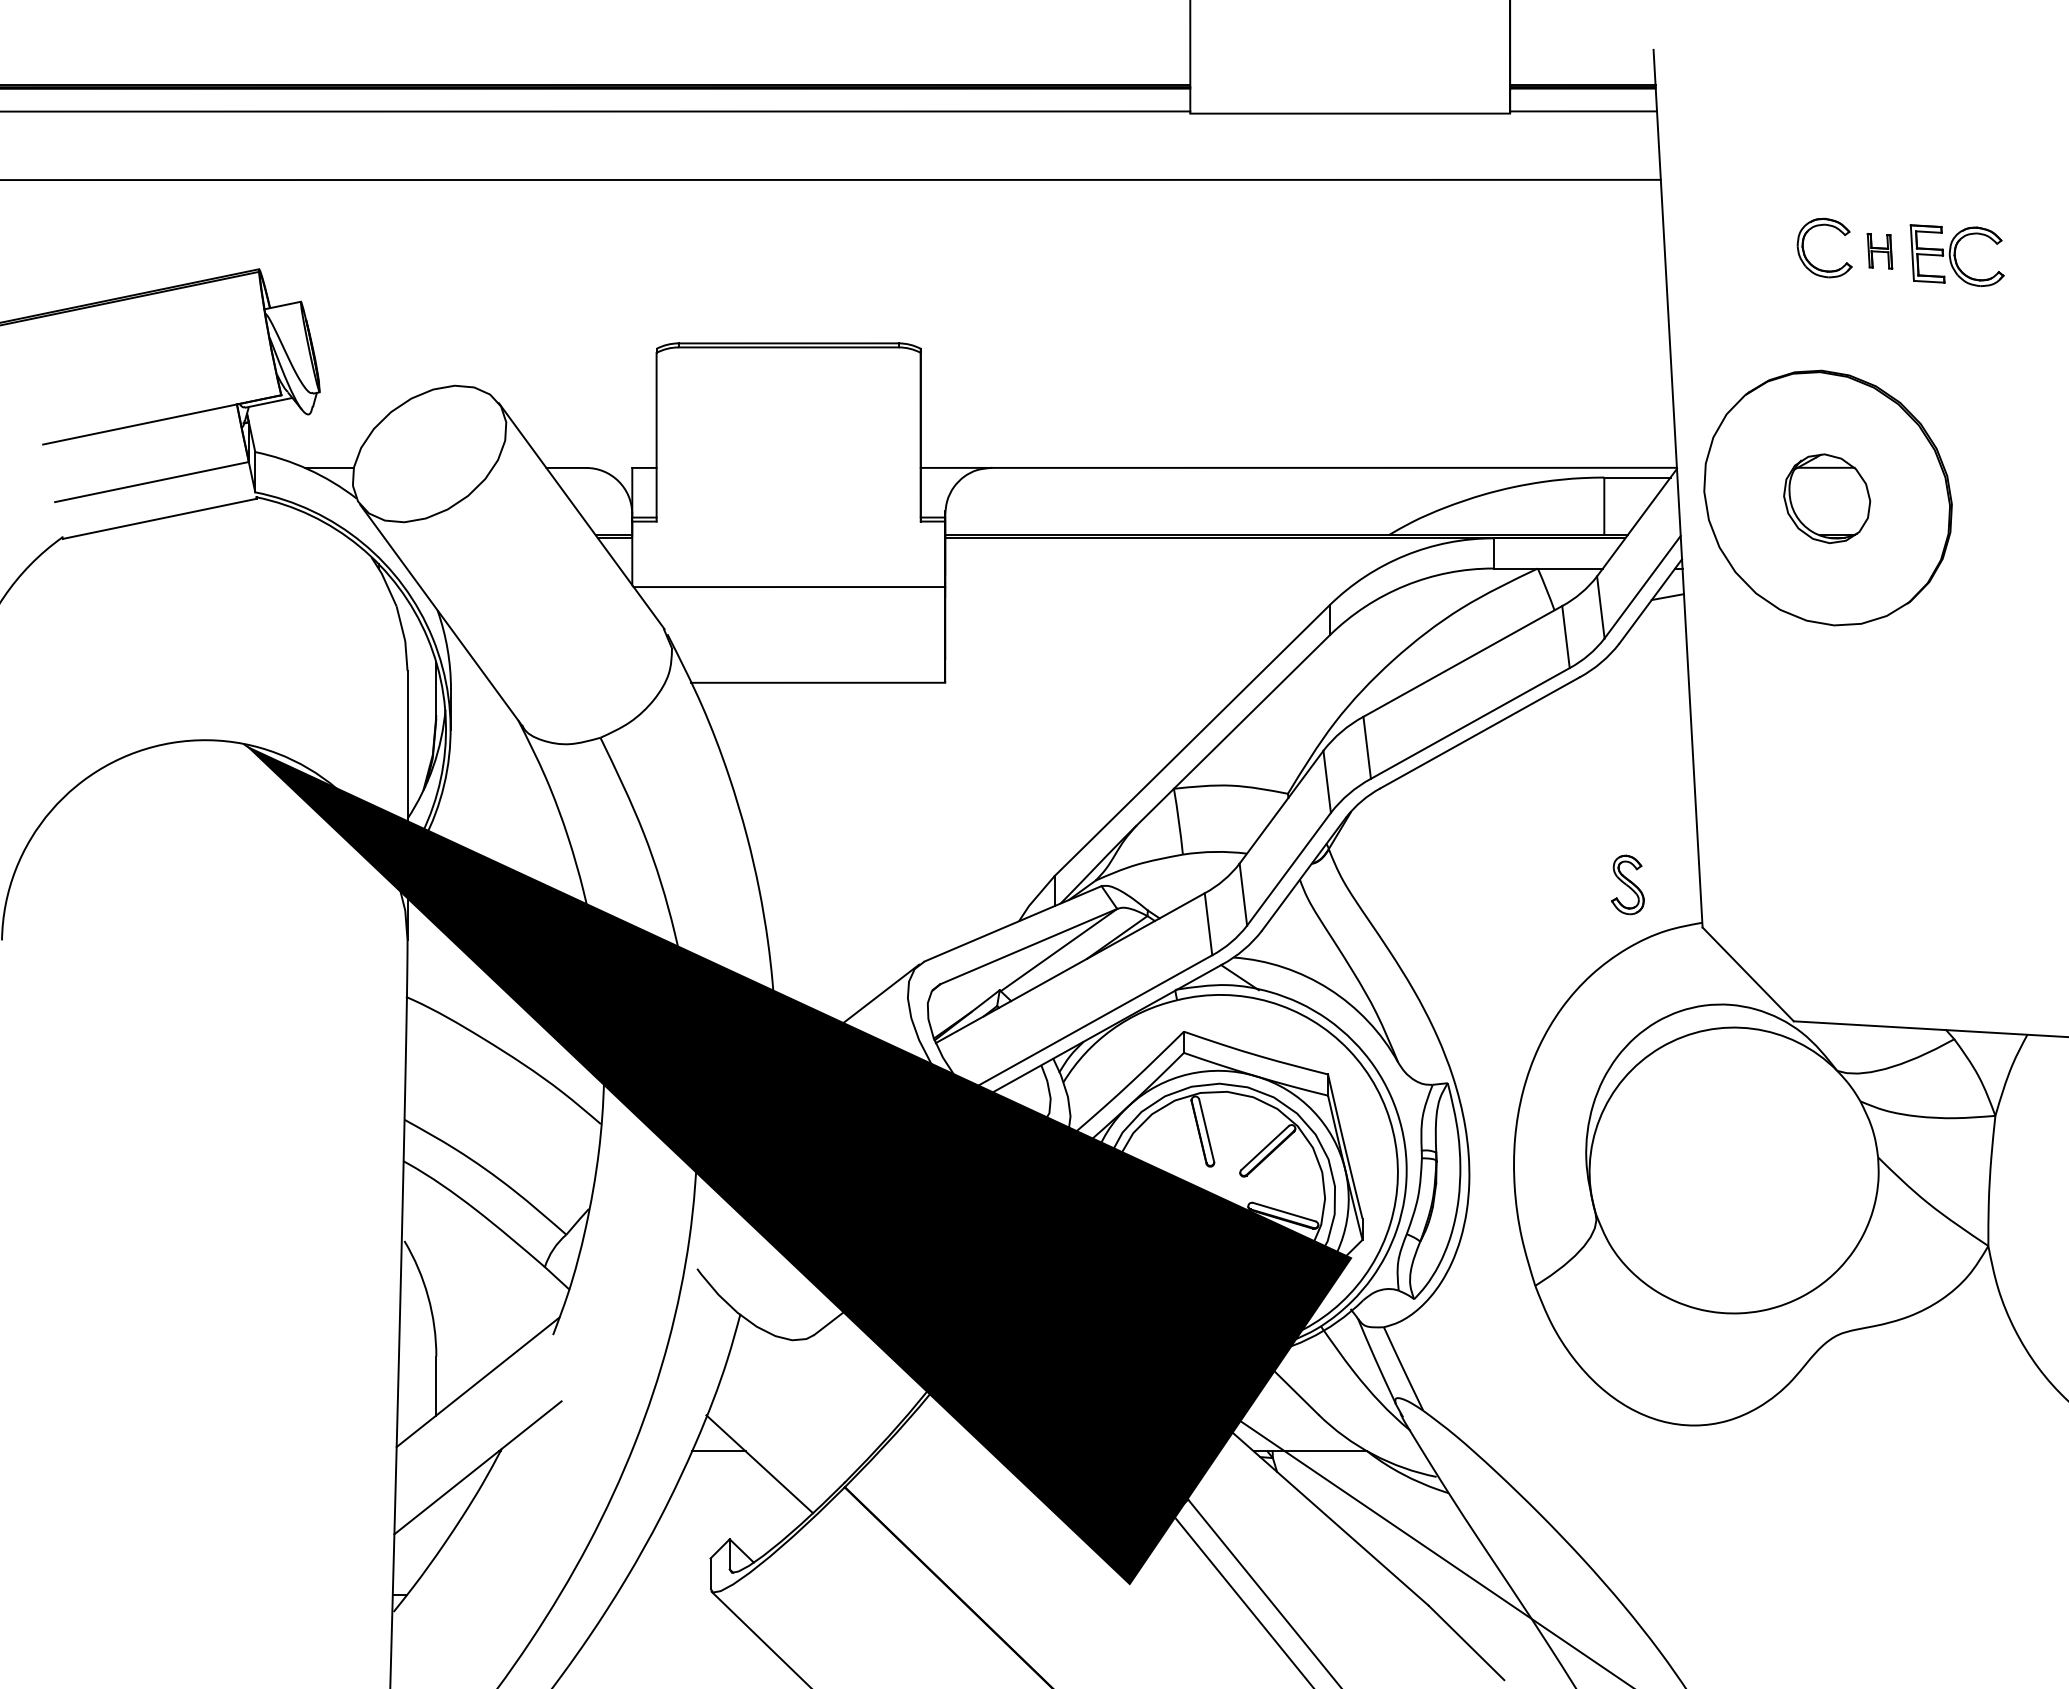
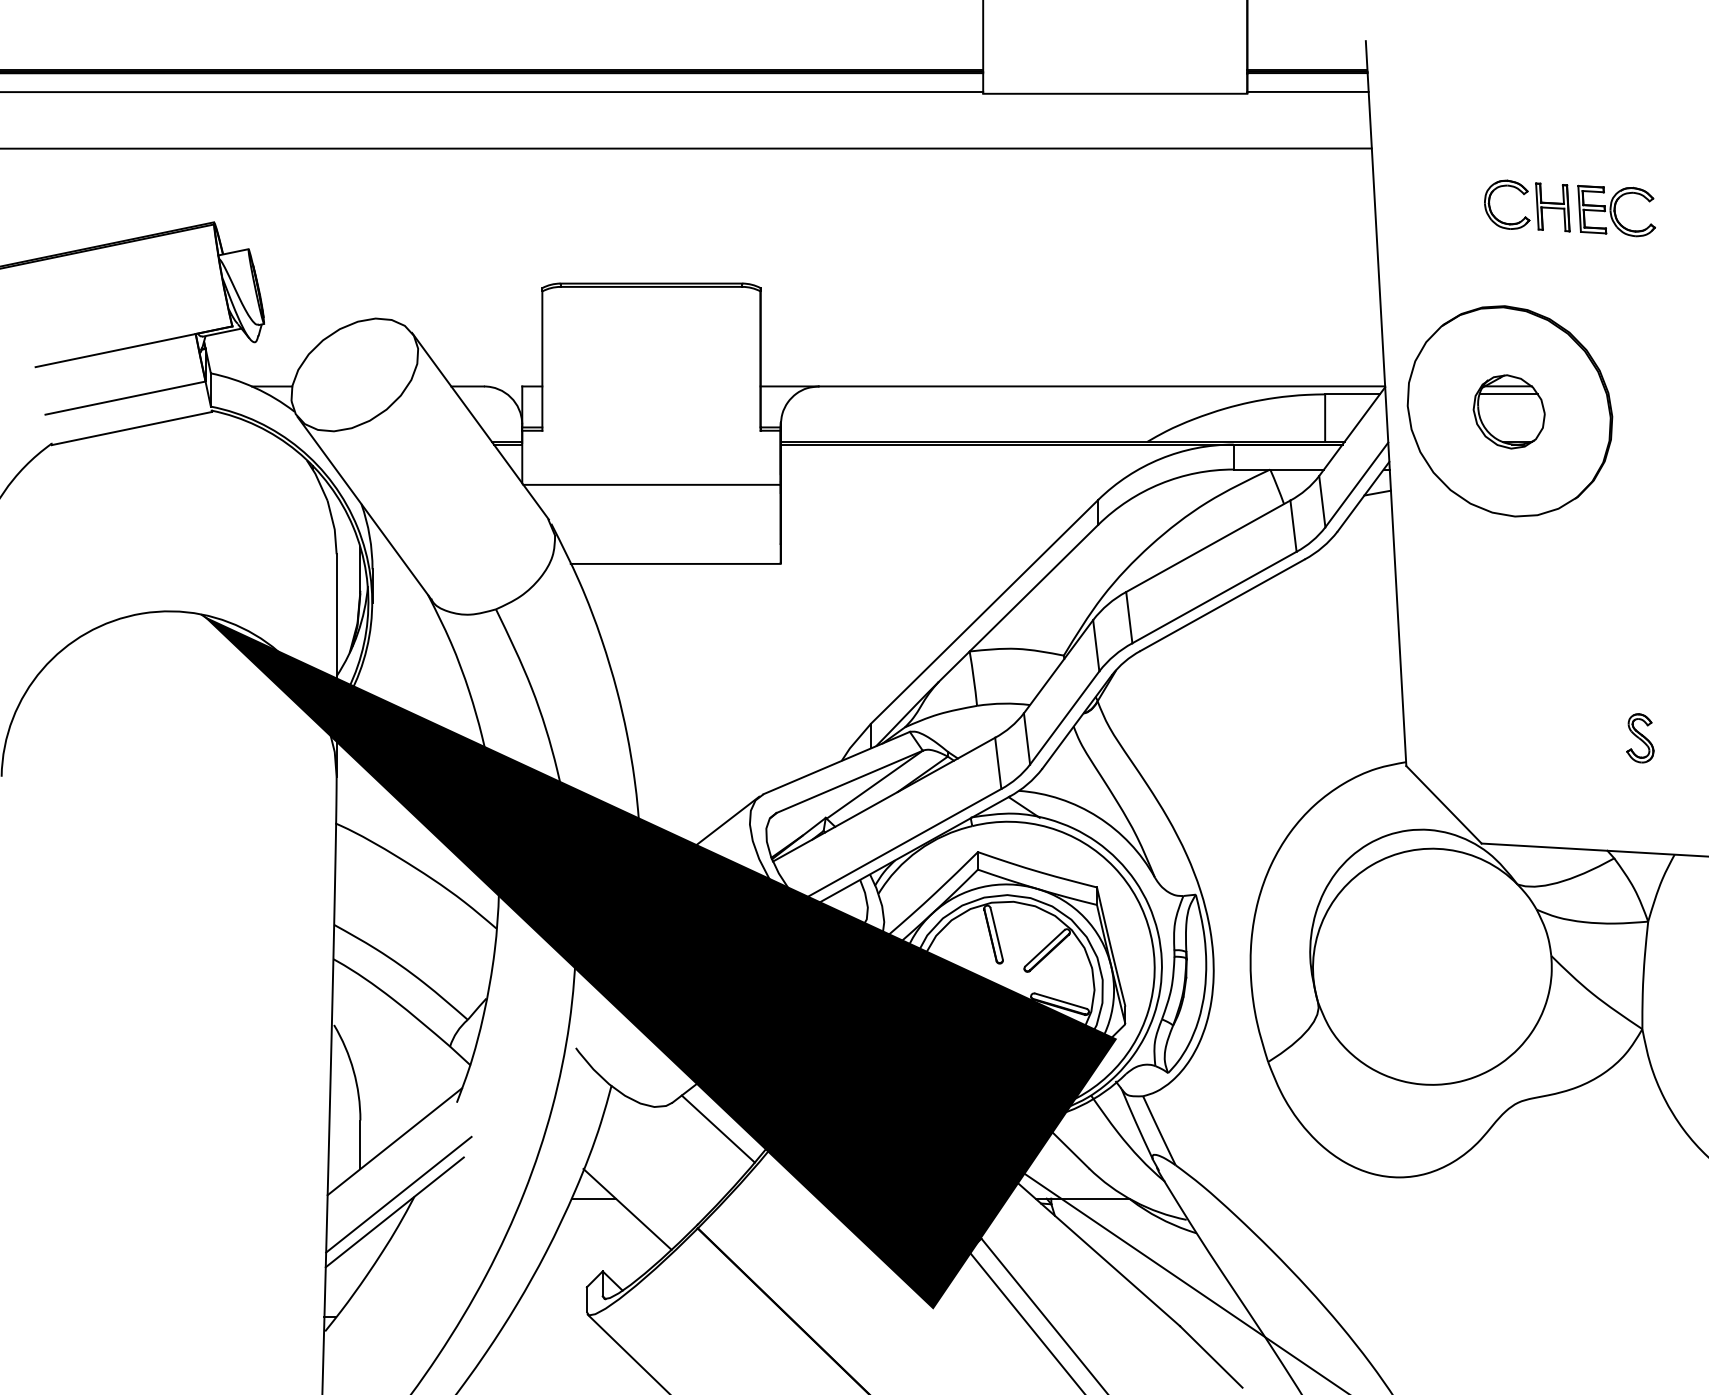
part: (1879, 251) -> (1552, 207), size x1.67
line: (1826, 477) -> (1508, 394), added
part: (1627, 884) -> (1640, 737), moved
line: (869, 1366) -> (718, 1128), added
line: (482, 1446) -> (398, 1194), added

